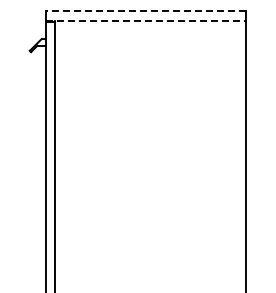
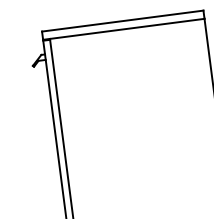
line: (146, 10) -> (122, 21), dashed -> solid
line: (146, 20) -> (123, 29), dashed -> solid

